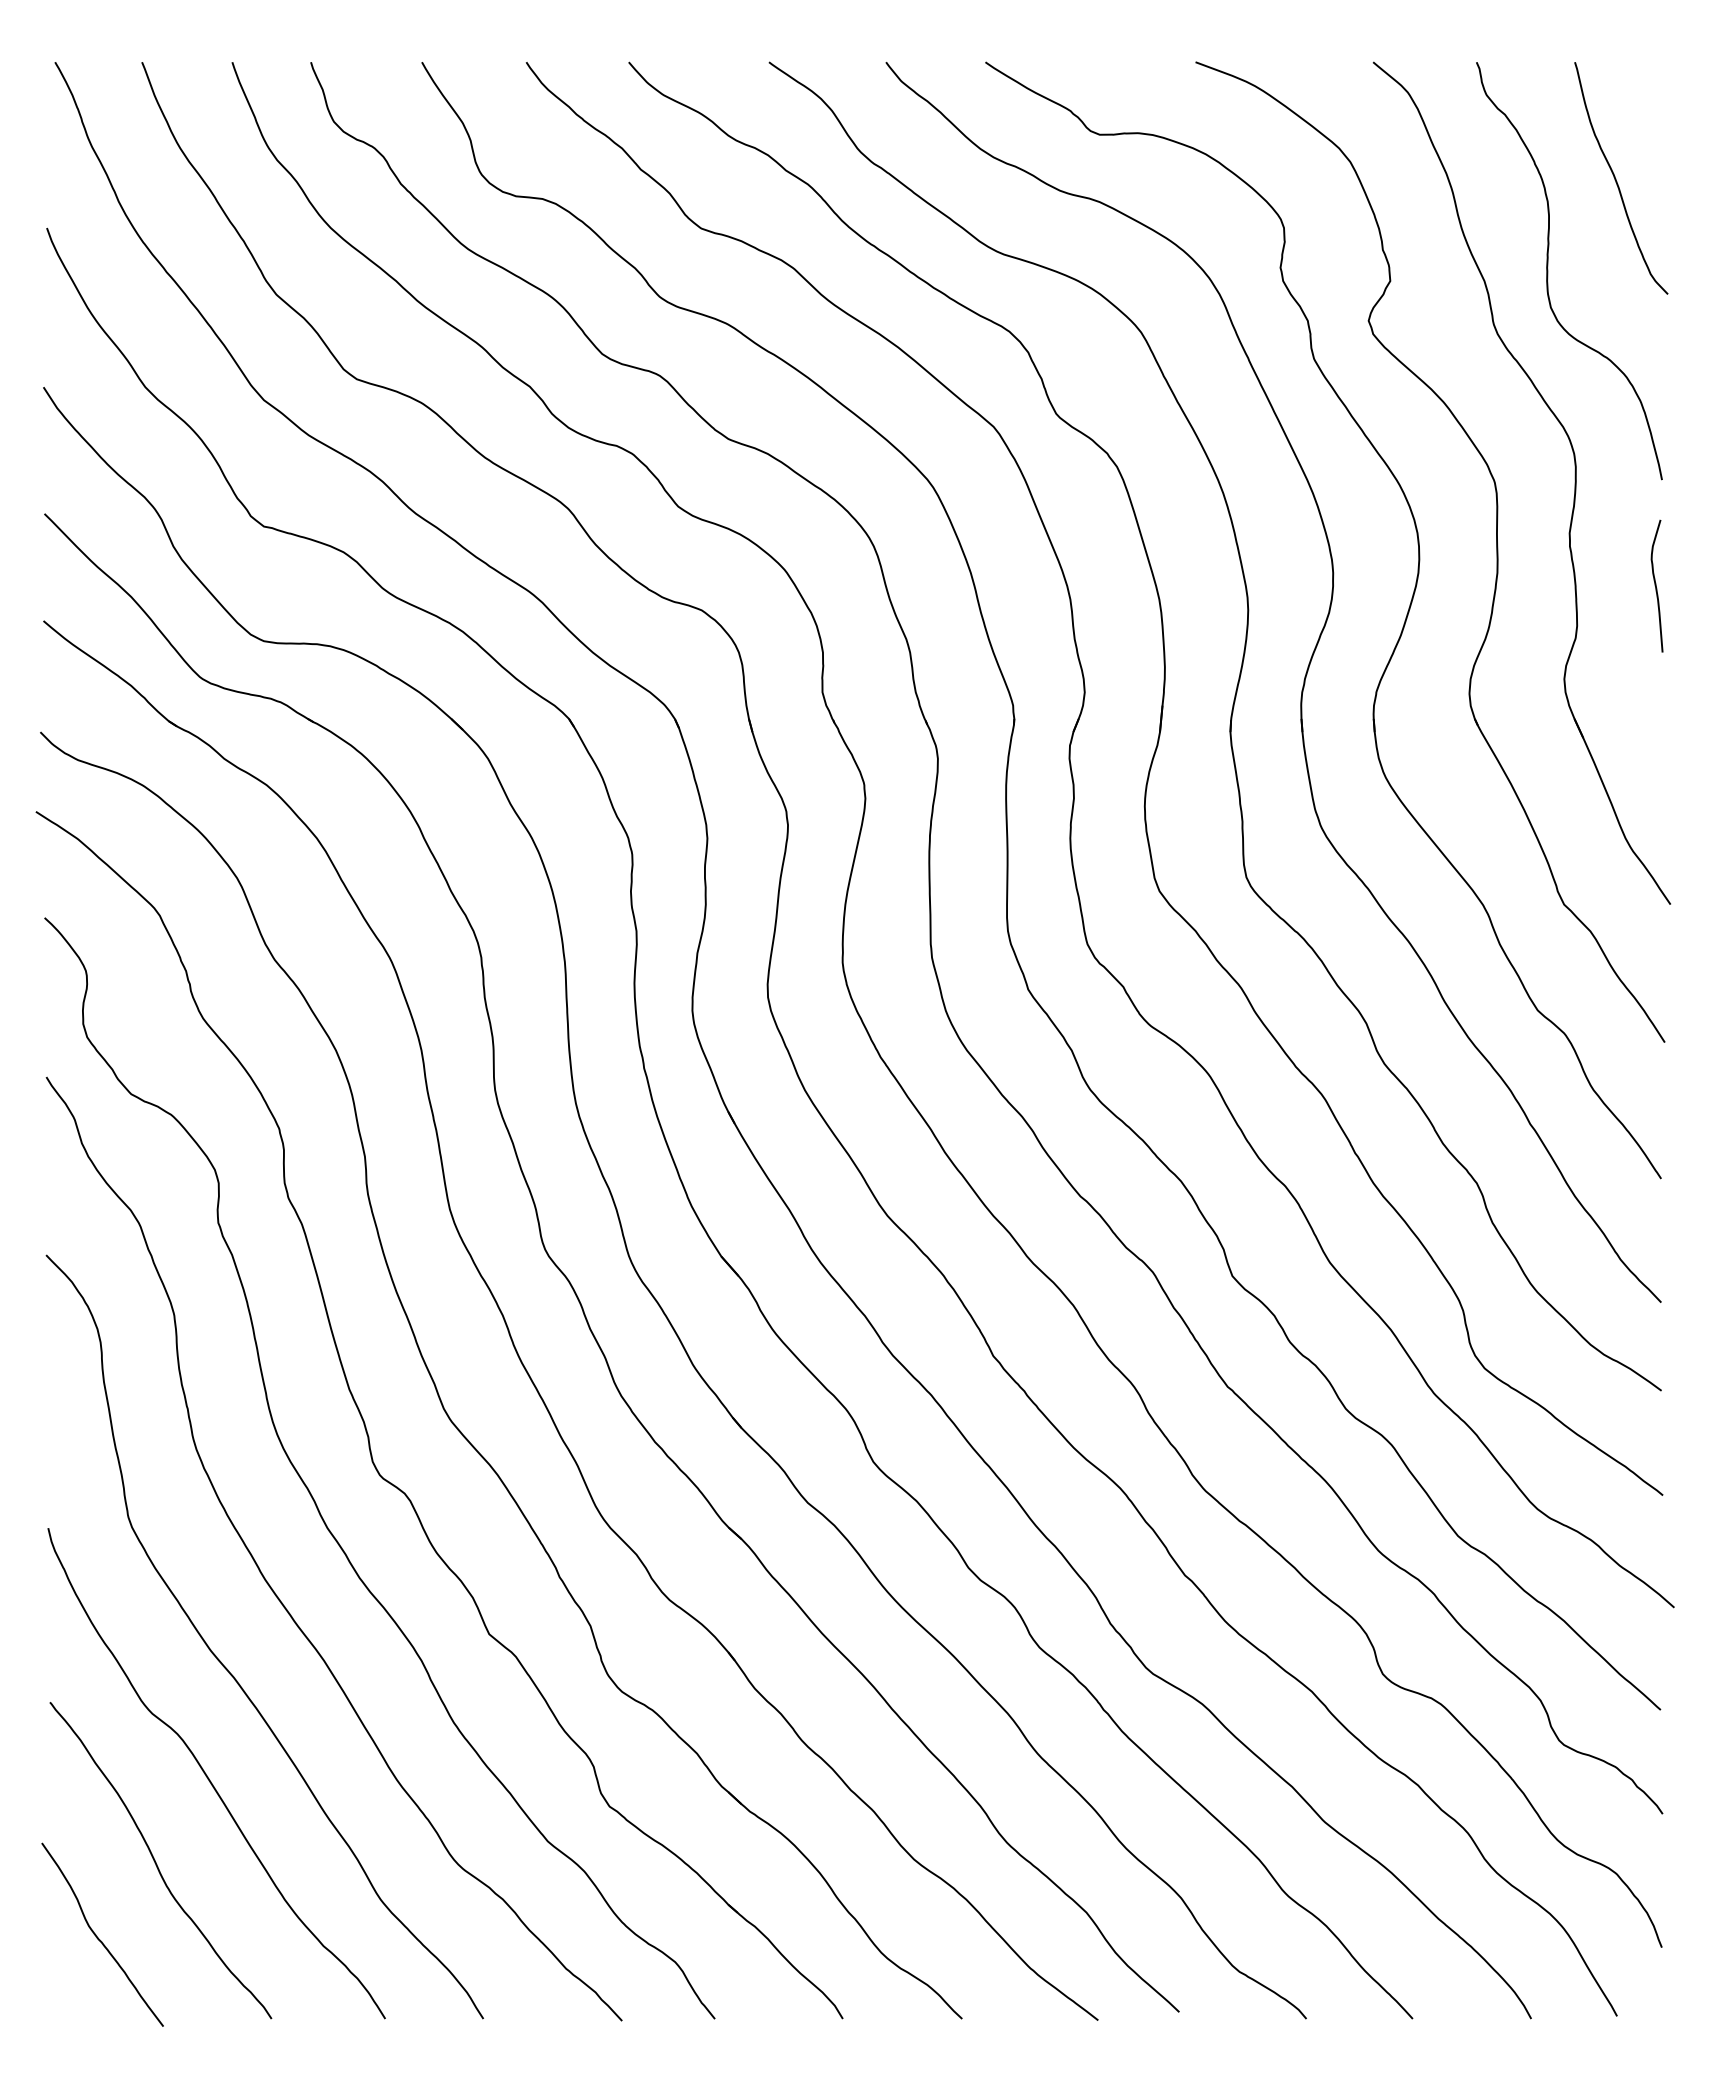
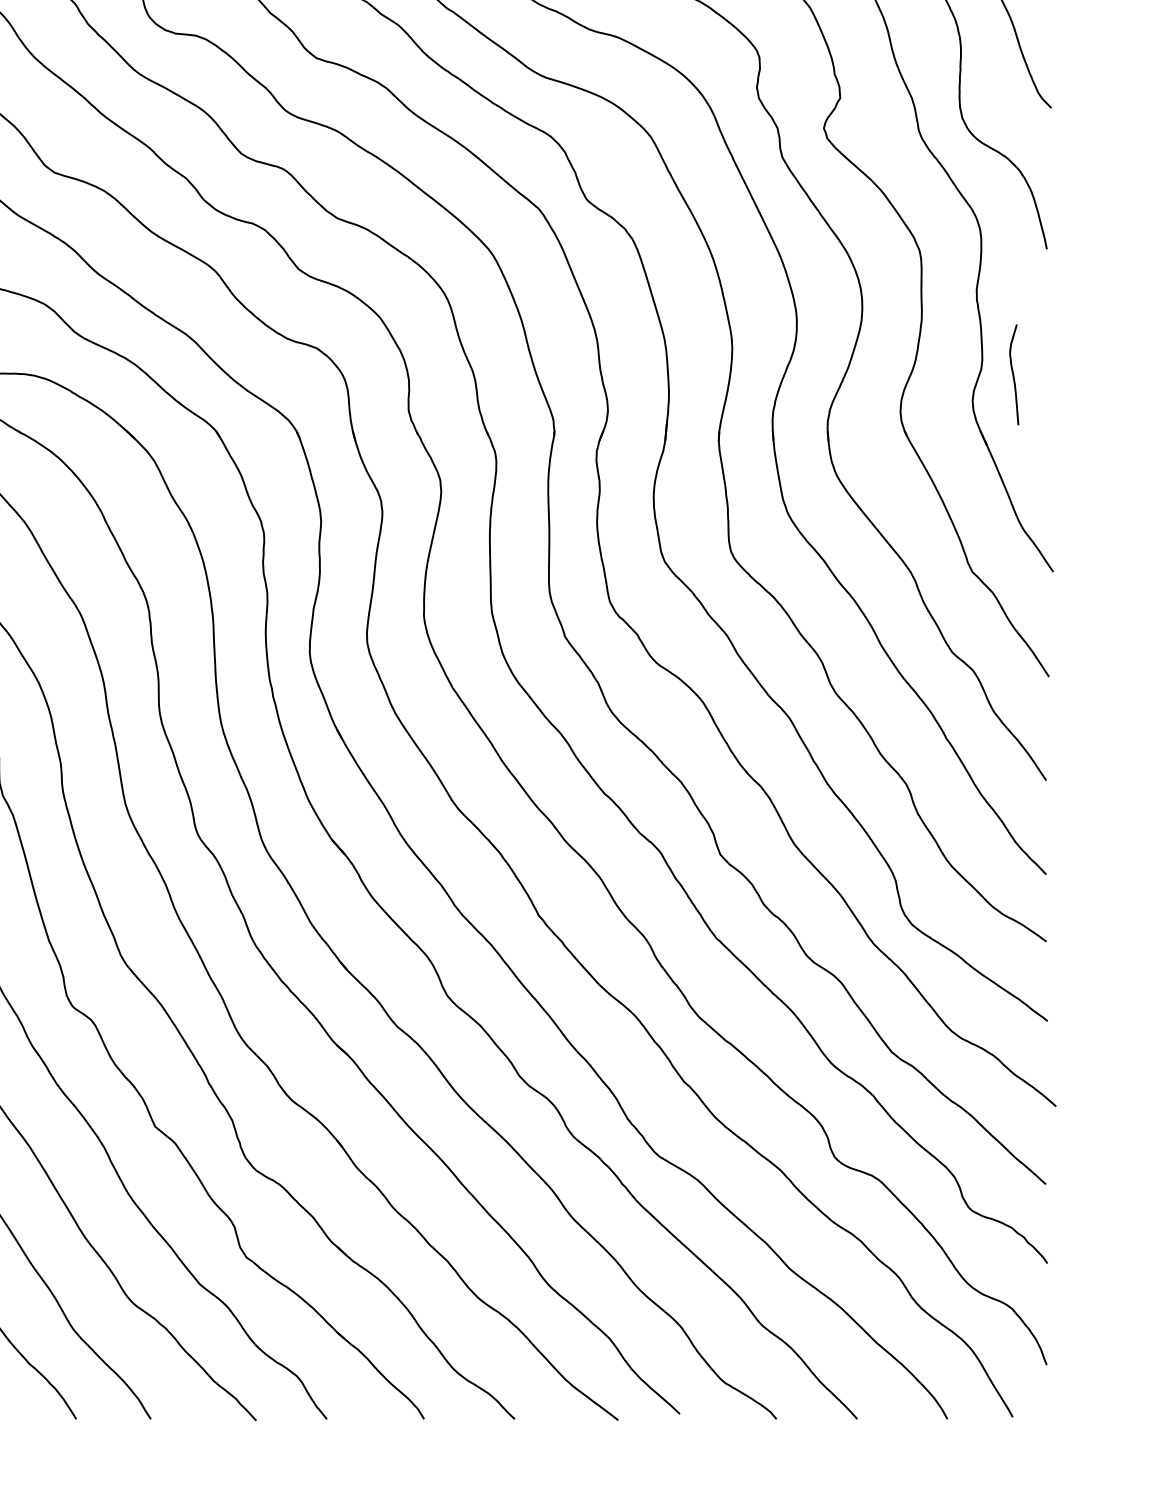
curve: (1656, 585) -> (1013, 374), moved

